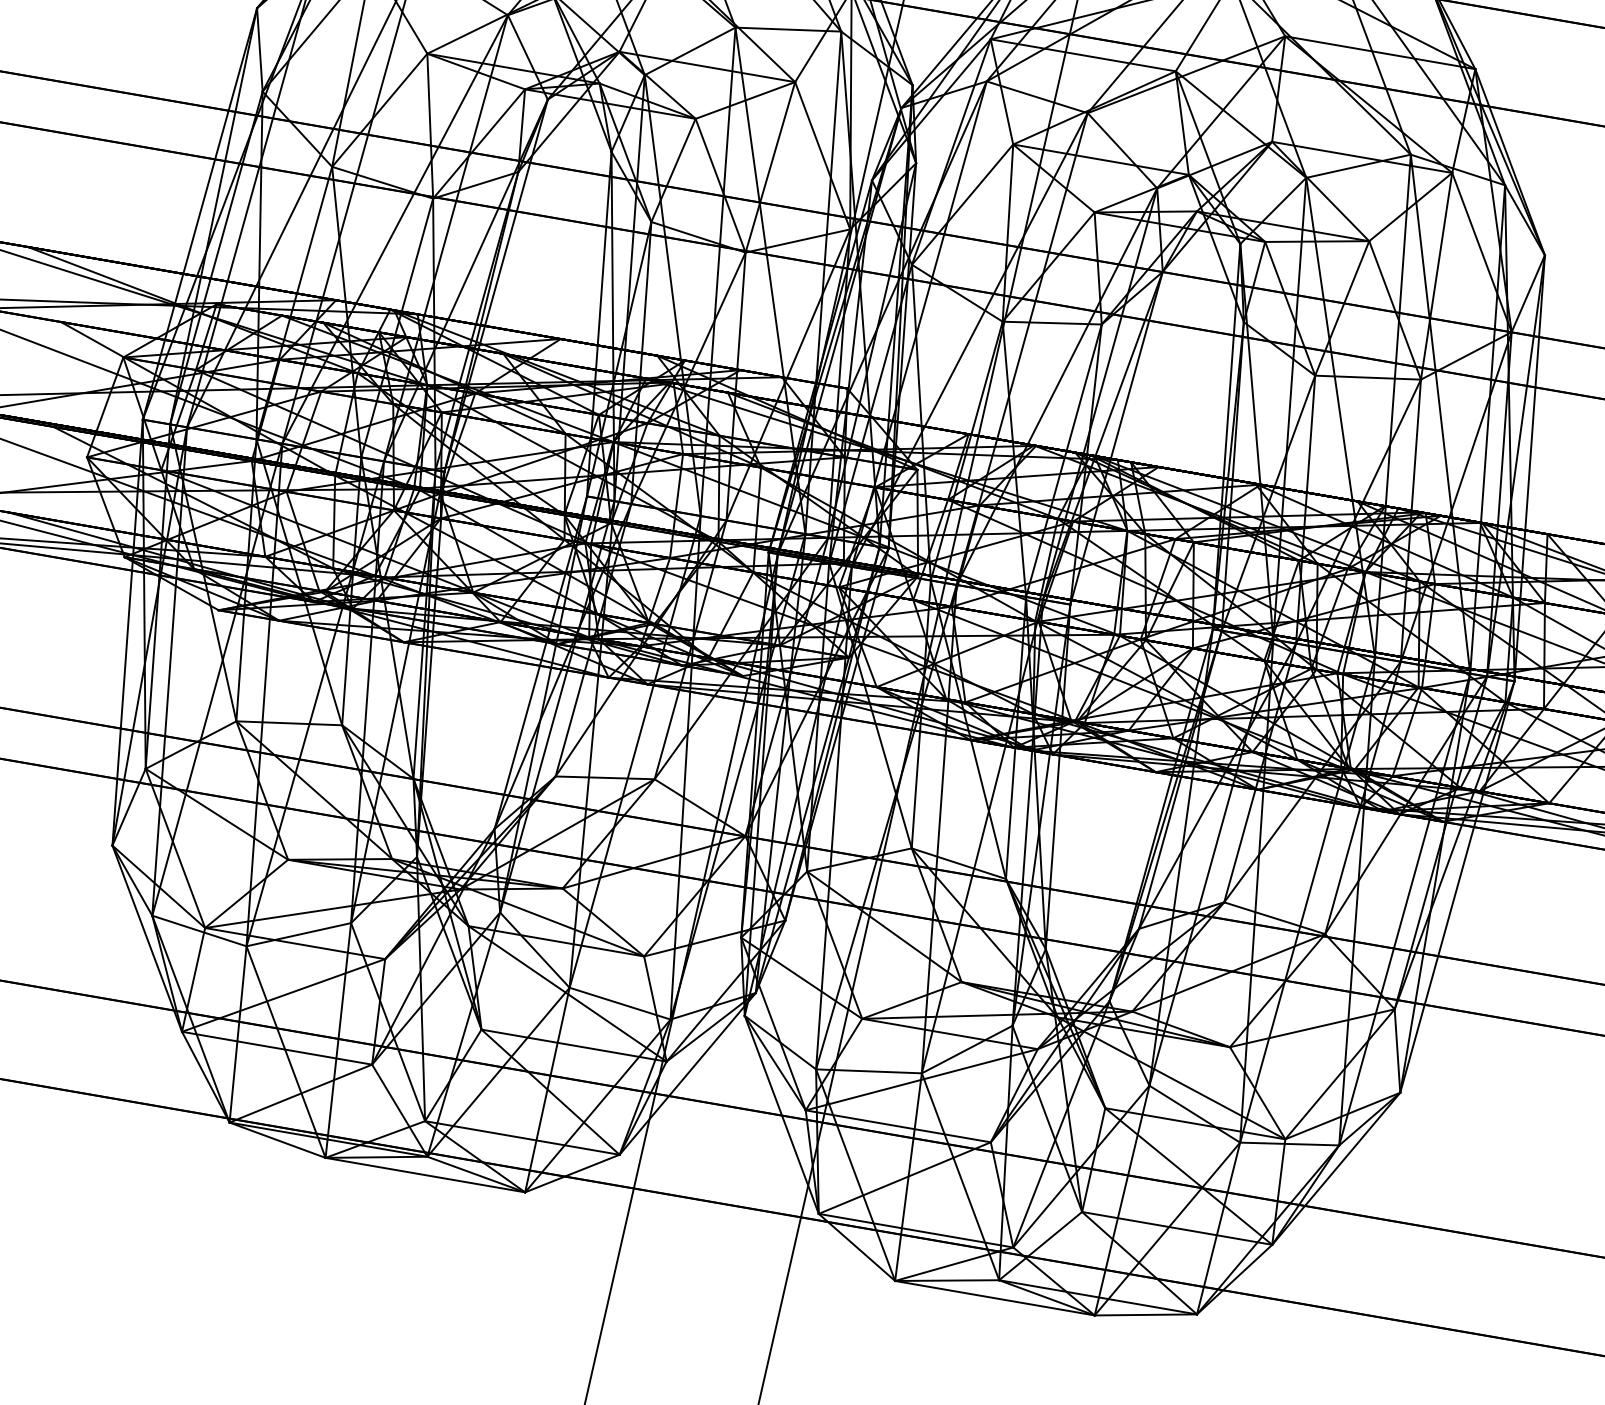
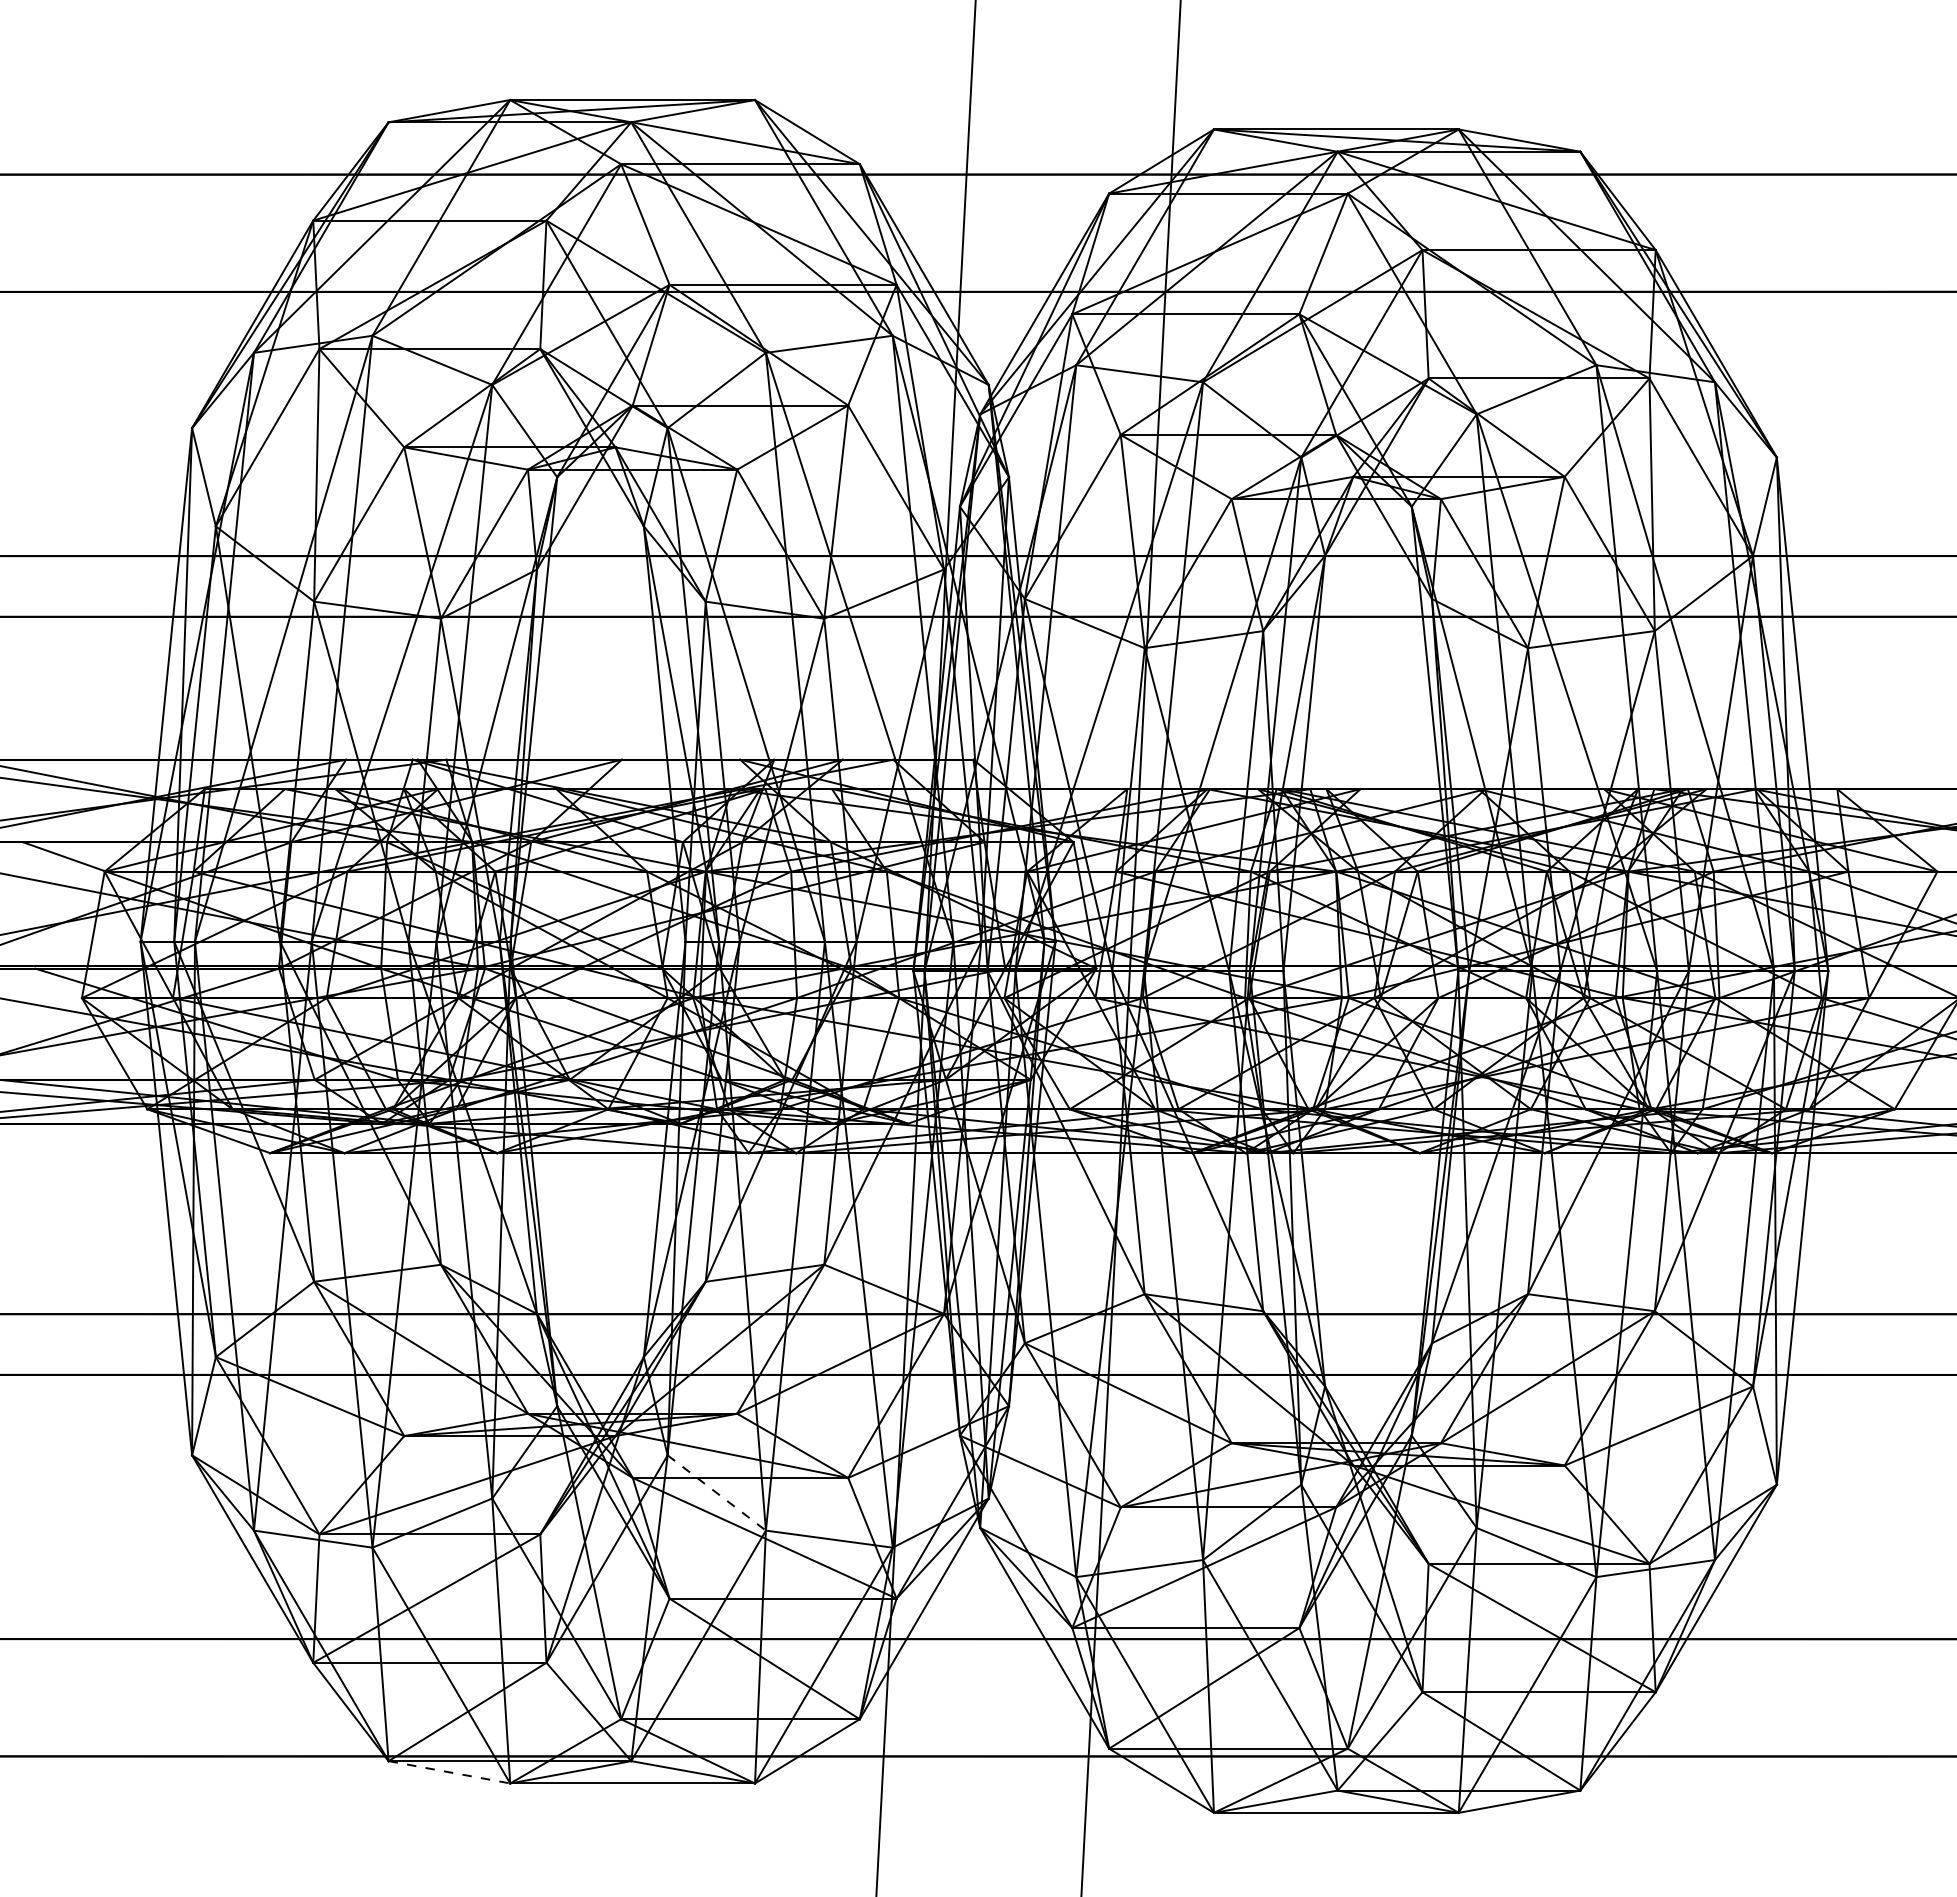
line: (534, 949) -> (716, 1492), solid -> dashed
line: (277, 1140) -> (449, 1772), solid -> dashed

